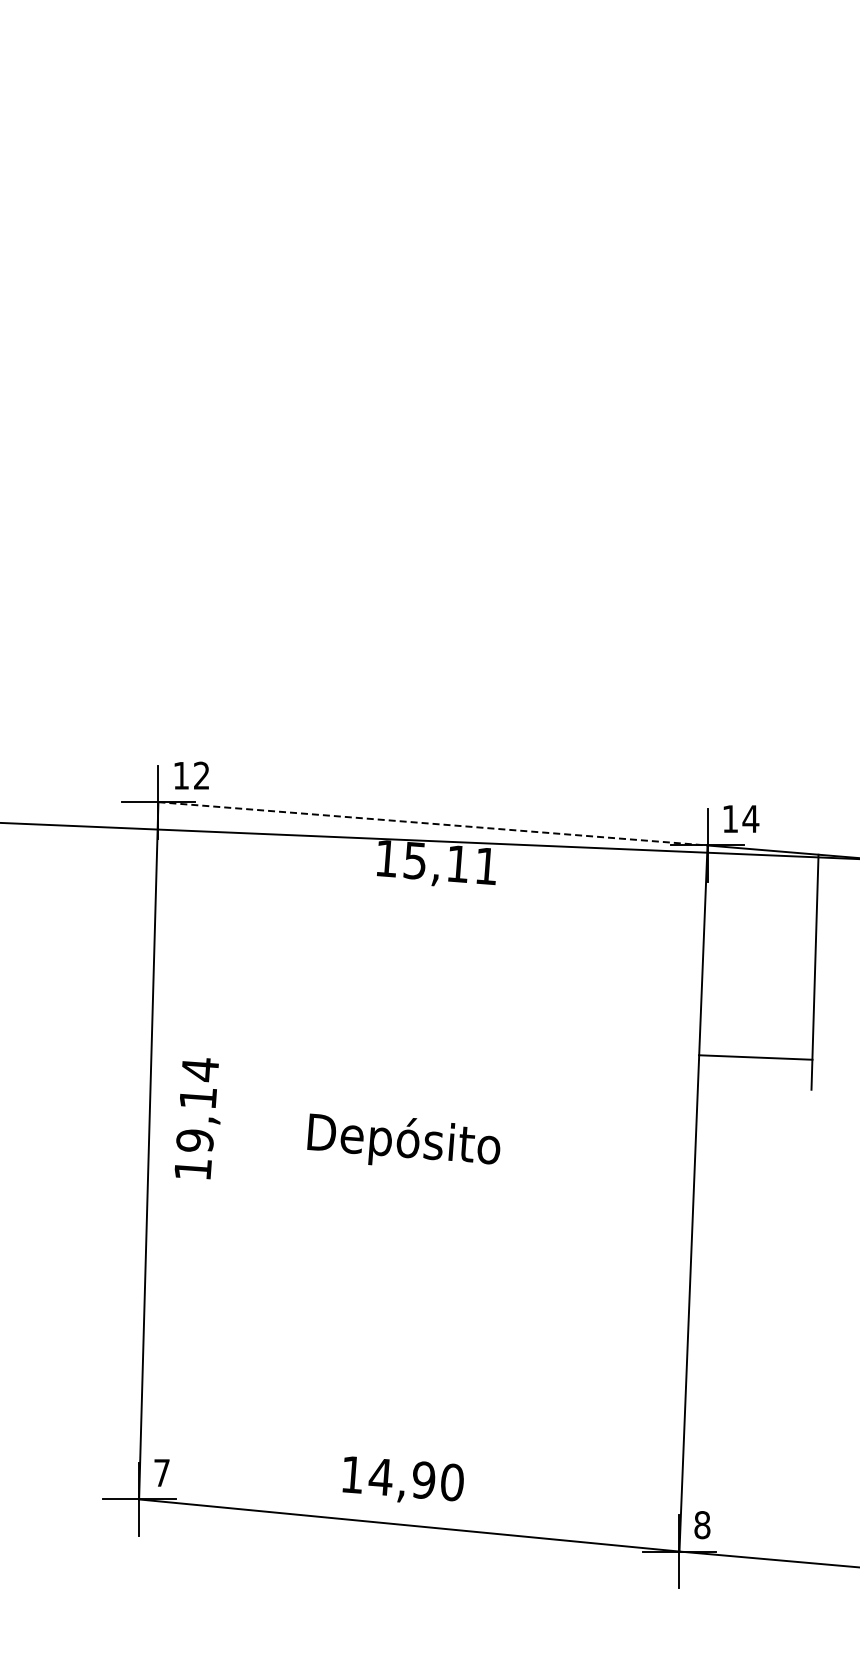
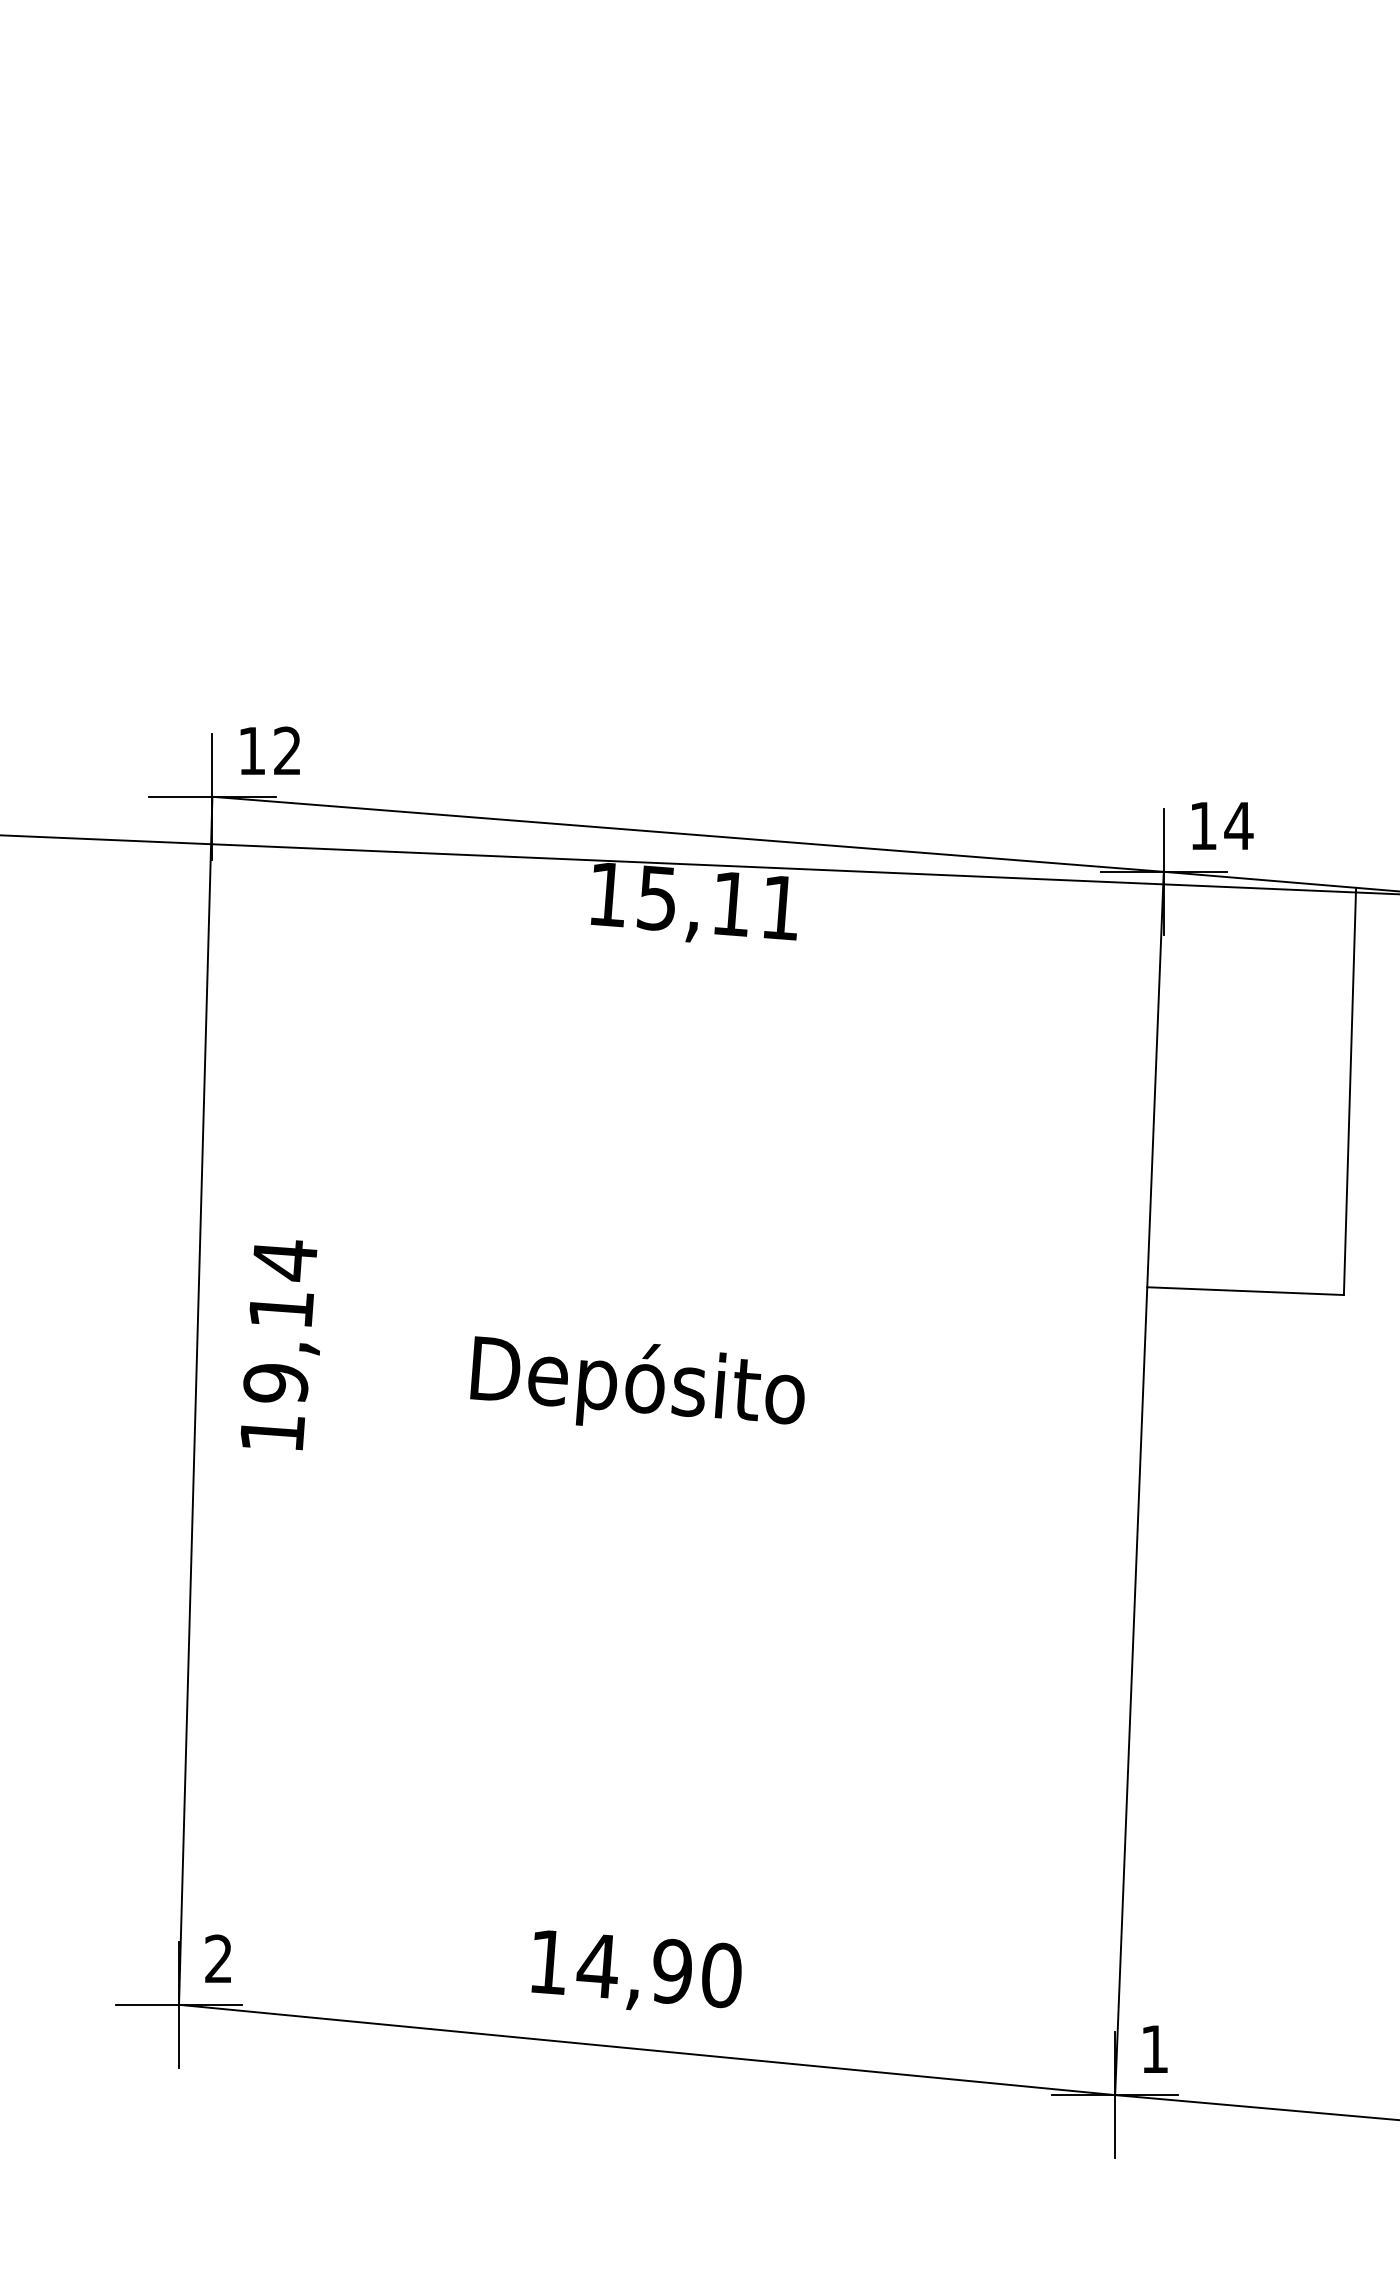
line: (433, 823) -> (689, 833), dashed -> solid
line: (755, 1057) -> (1245, 1291), moved
text: (161, 1472) -> (217, 1958), 7 -> 2
text: (702, 1525) -> (1155, 2049), 8 -> 1

